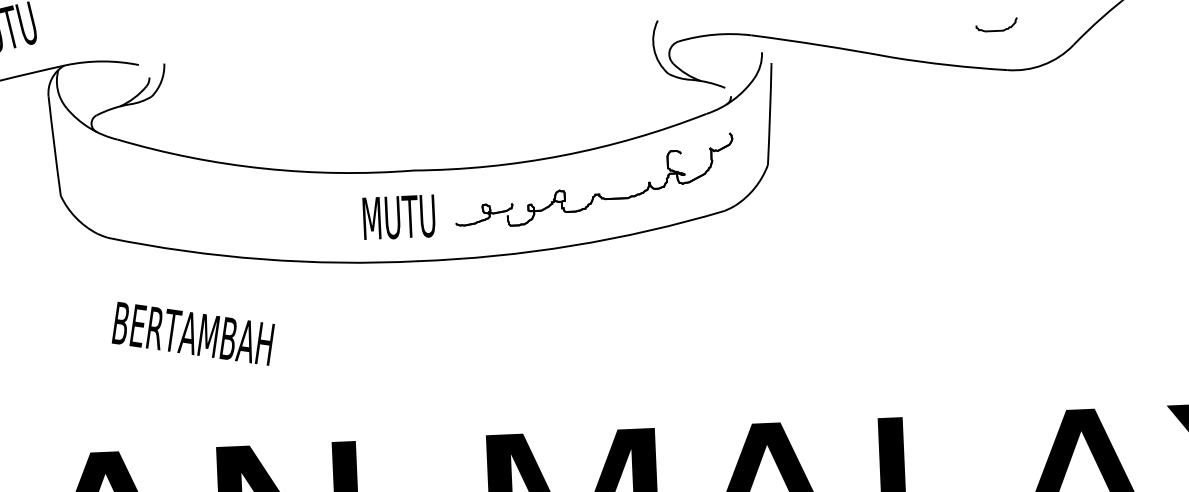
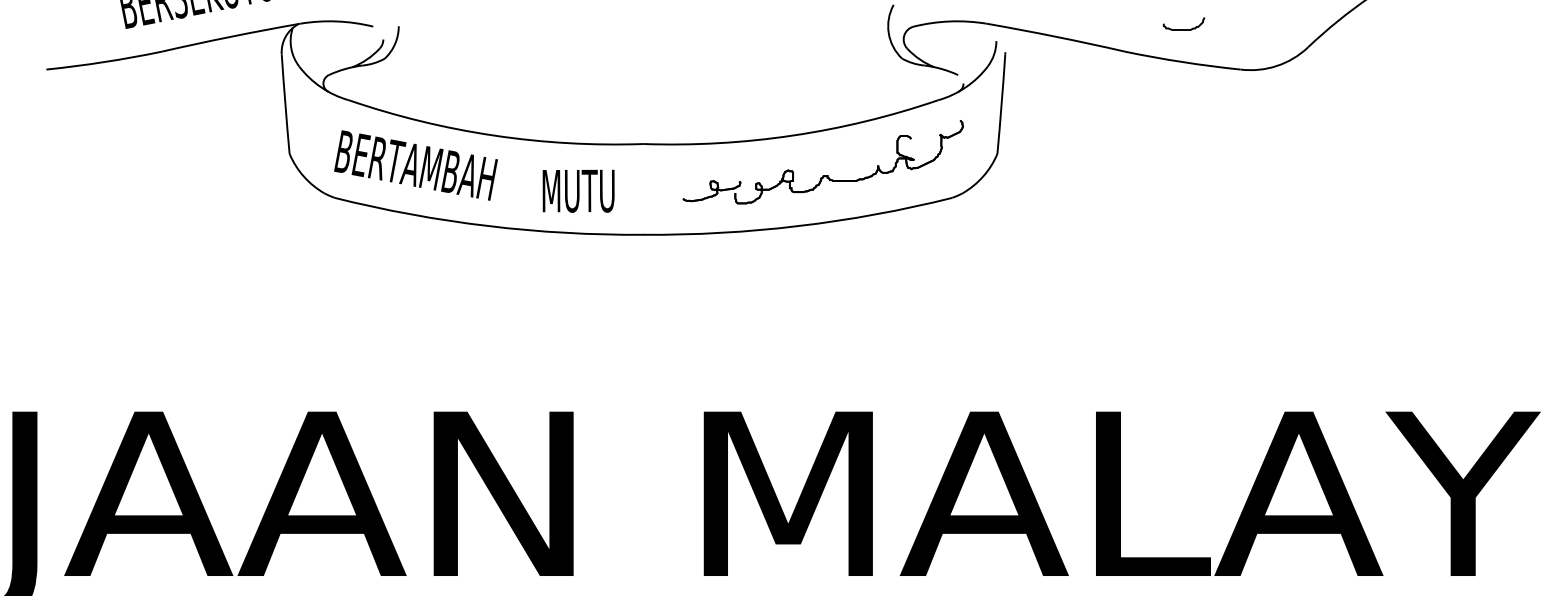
curve: (996, 30) -> (1183, 29), moved
text: (398, 216) -> (578, 190), moved
text: (192, 333) -> (415, 165), moved

